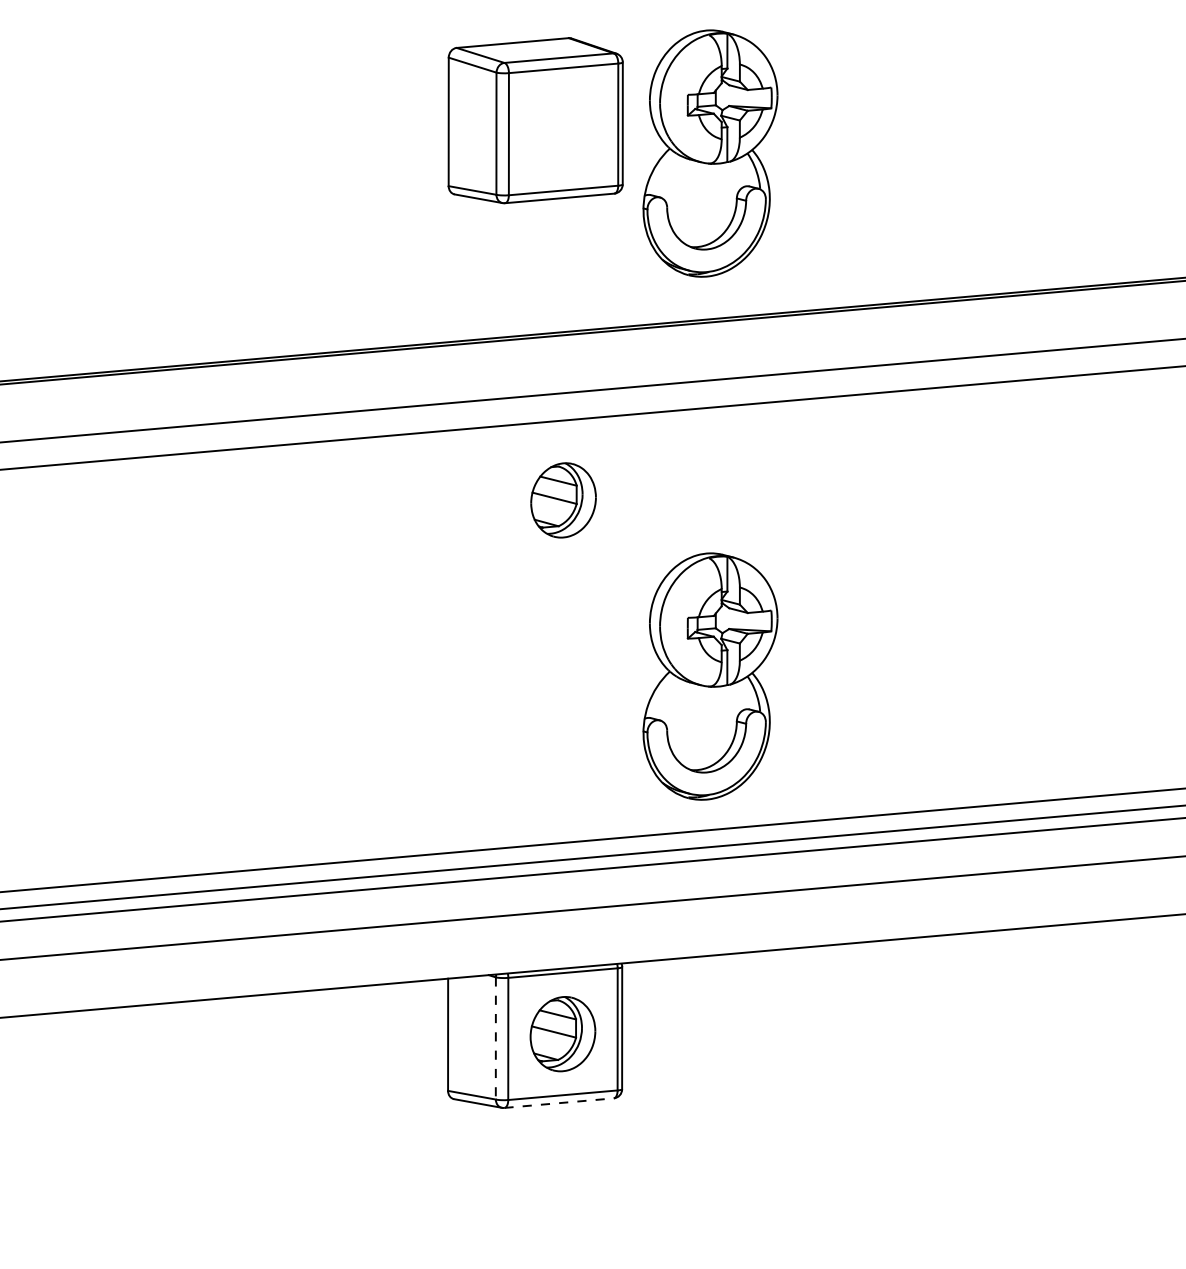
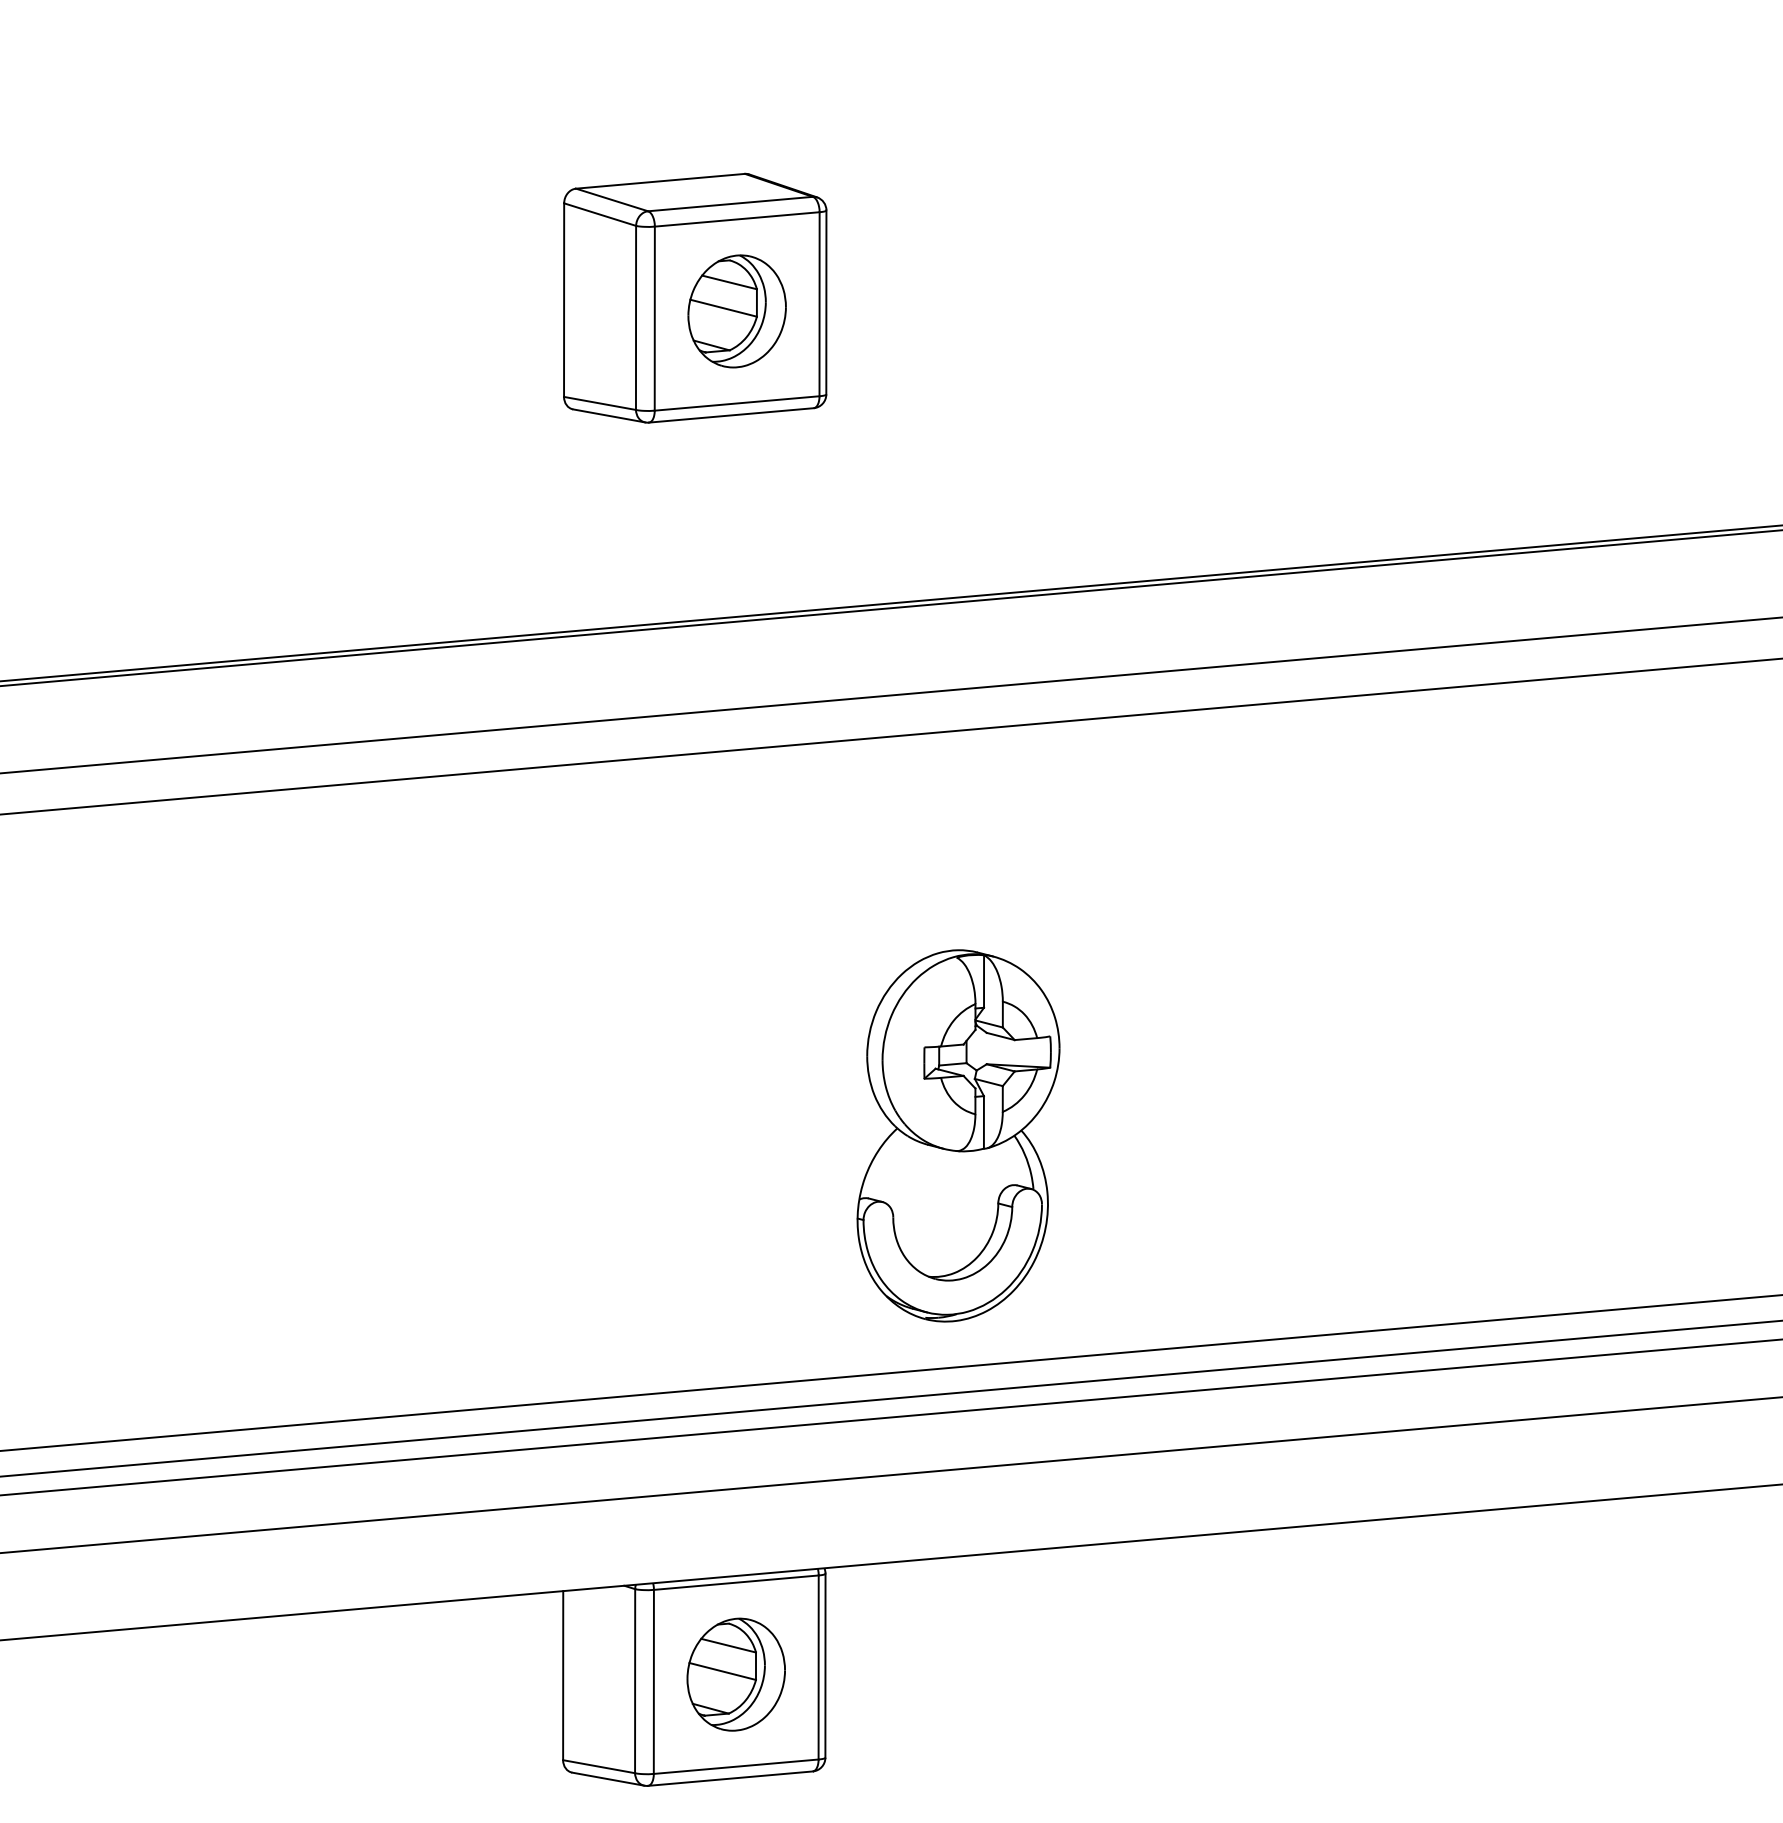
part: (710, 153) -> (958, 347), removed
part: (563, 500) -> (737, 311), moved
line: (495, 1038) -> (634, 1681), dashed -> solid
line: (559, 1103) -> (731, 1779), dashed -> solid

